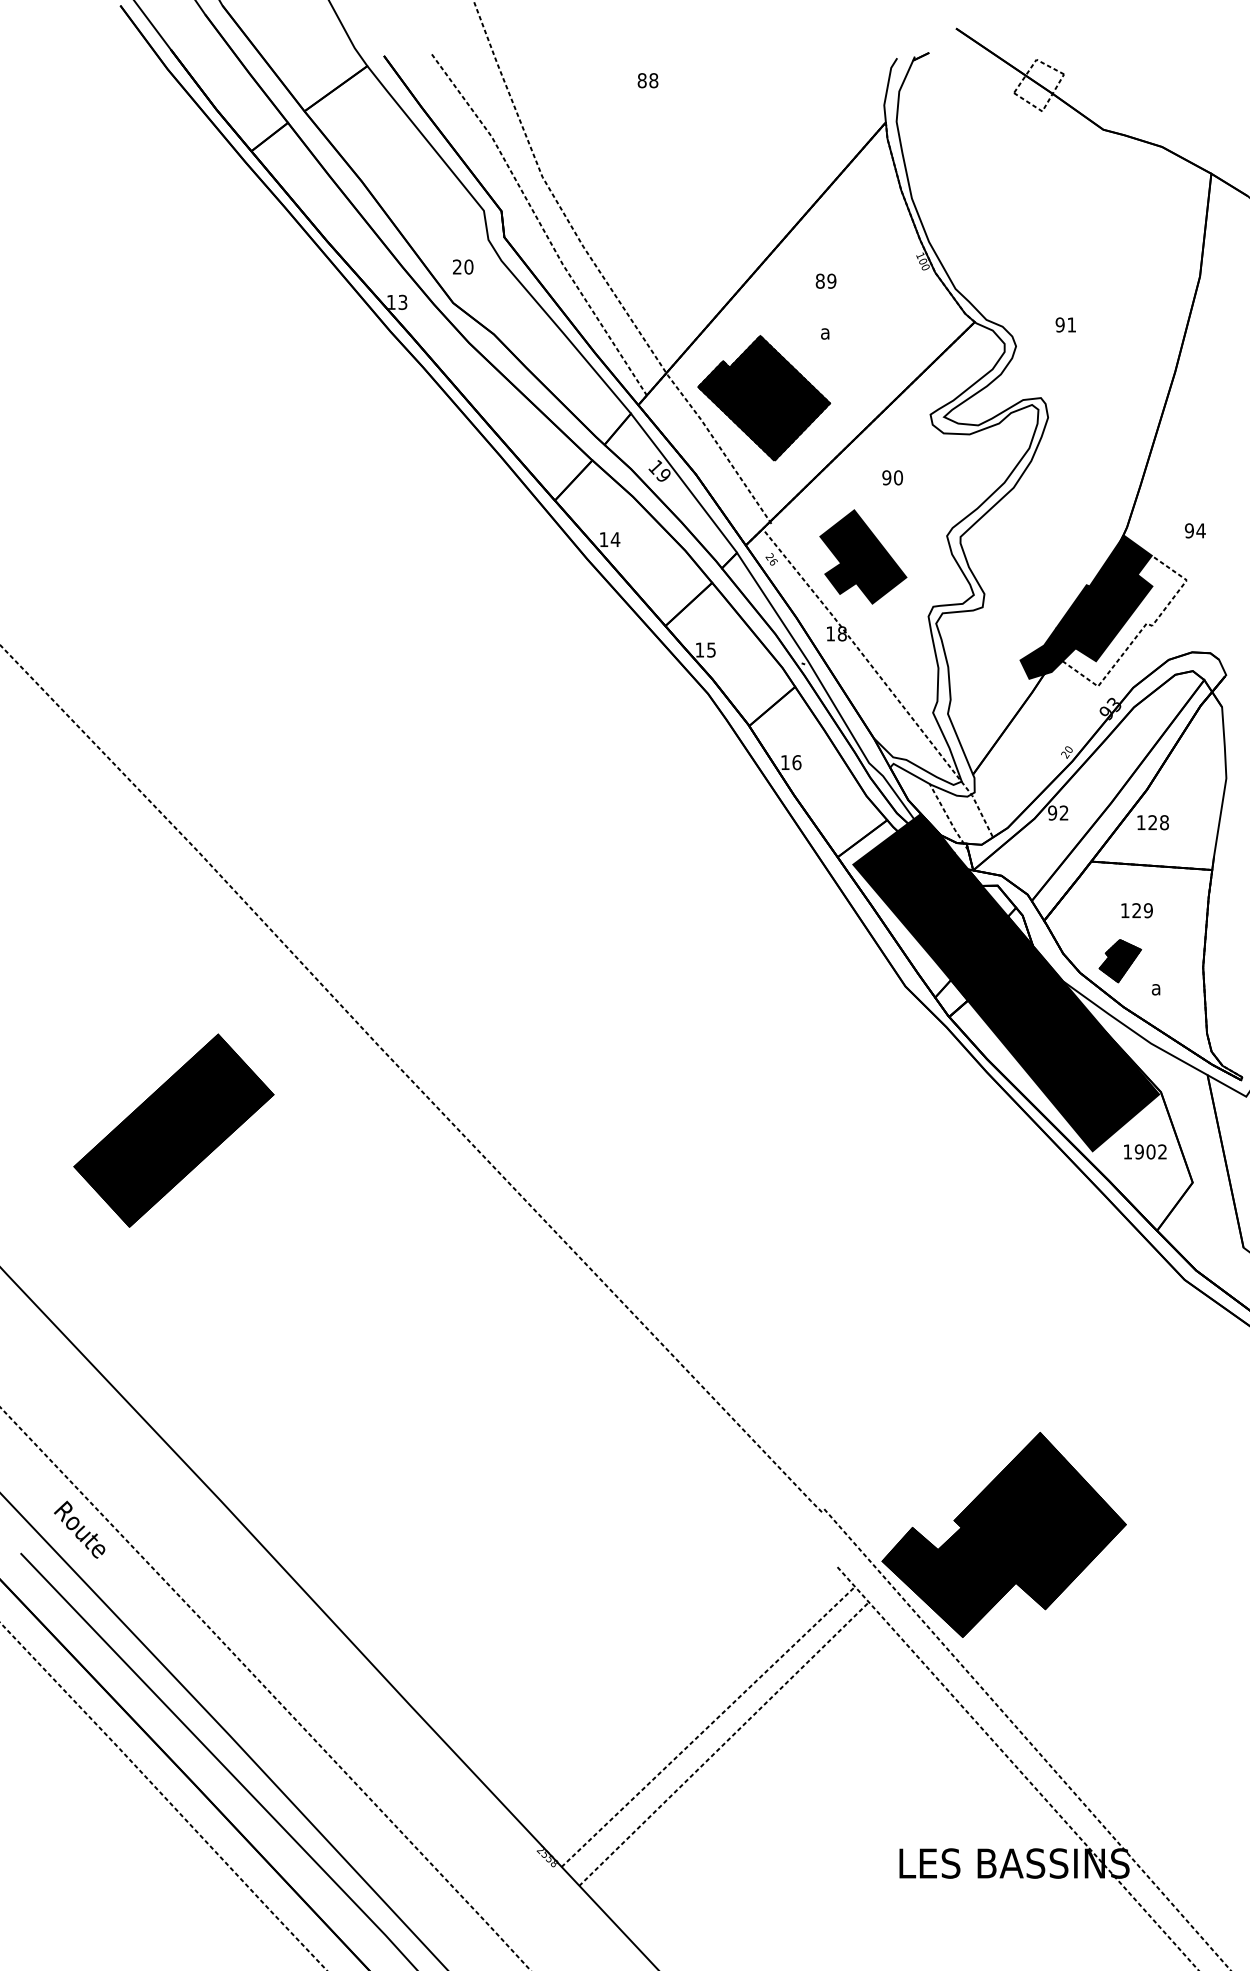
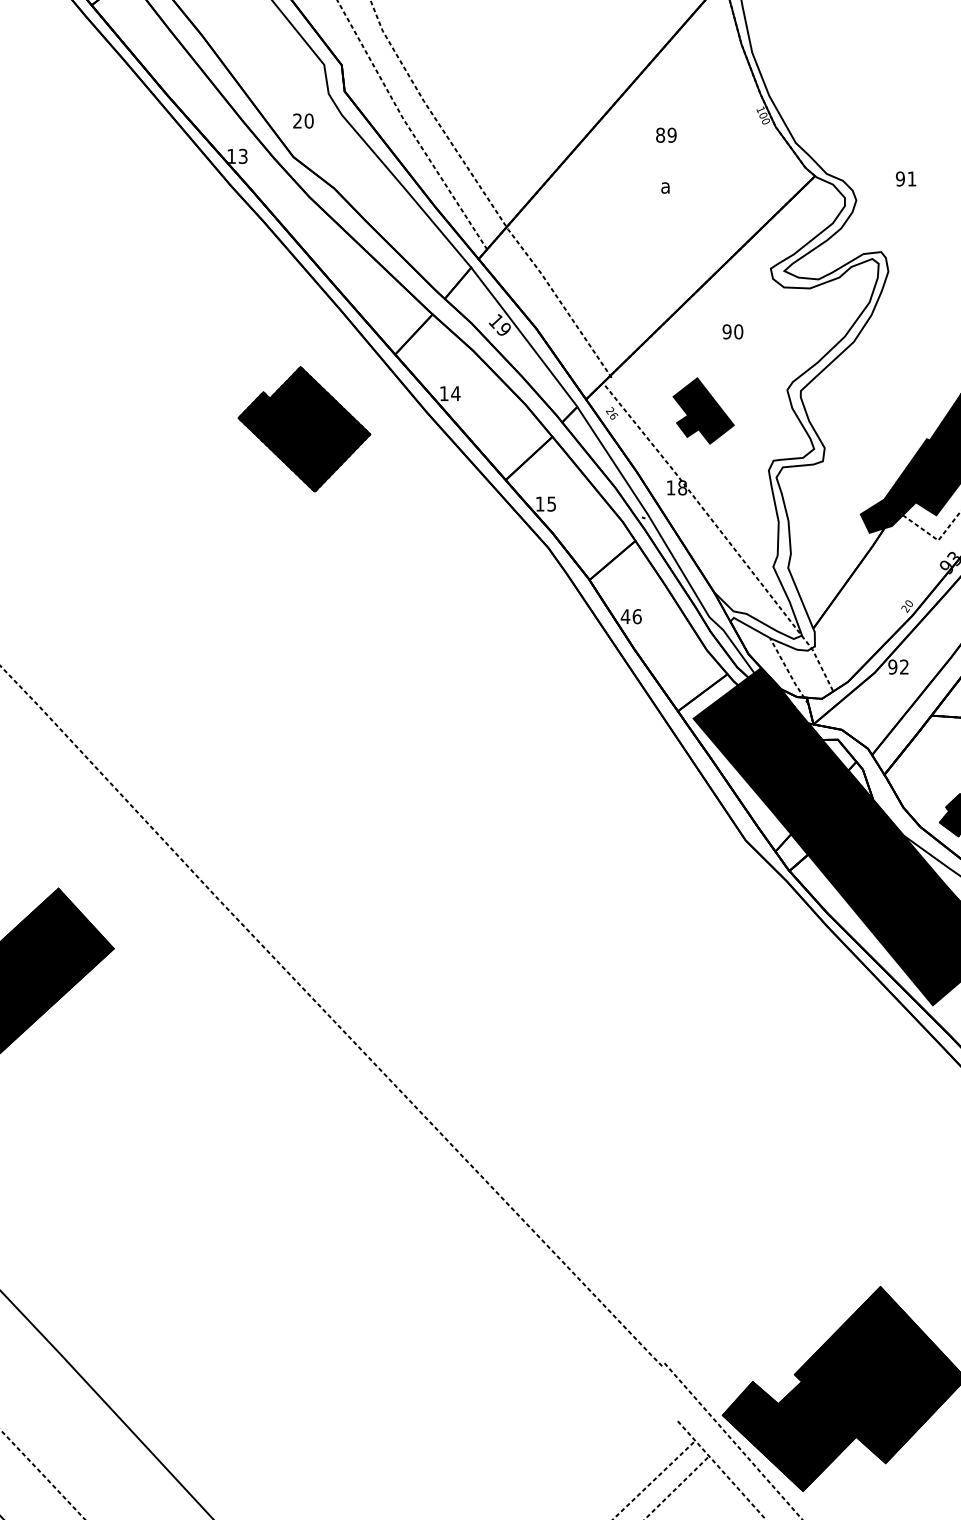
part: (764, 398) -> (304, 429), moved
part: (863, 556) -> (703, 410), size x0.7
text: (785, 762) -> (625, 616), 16 -> 46

